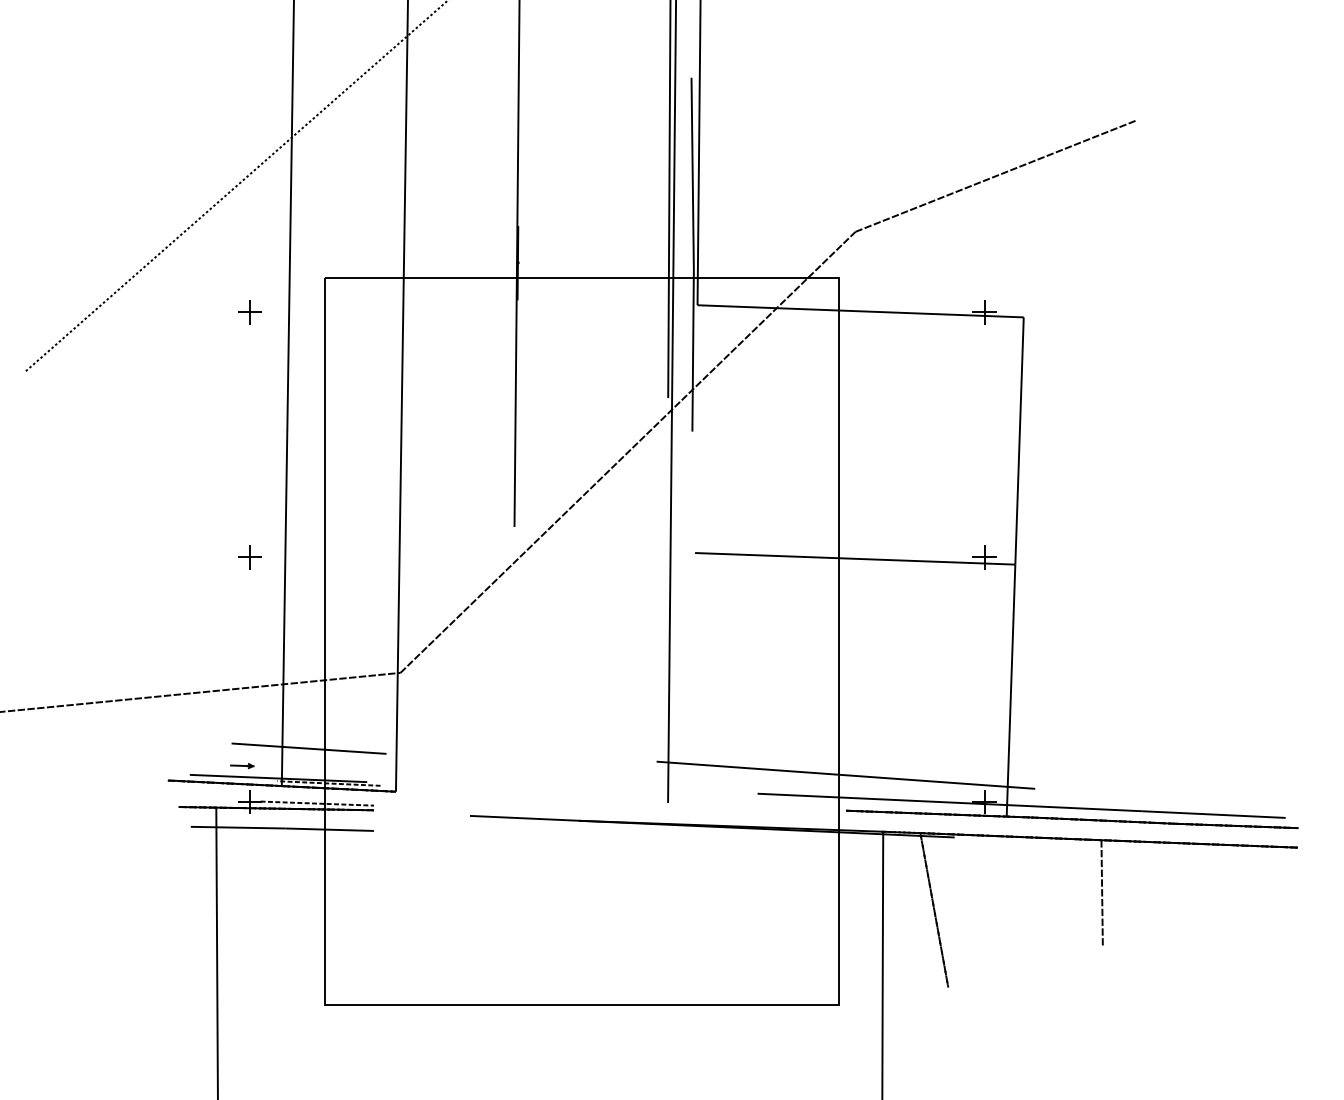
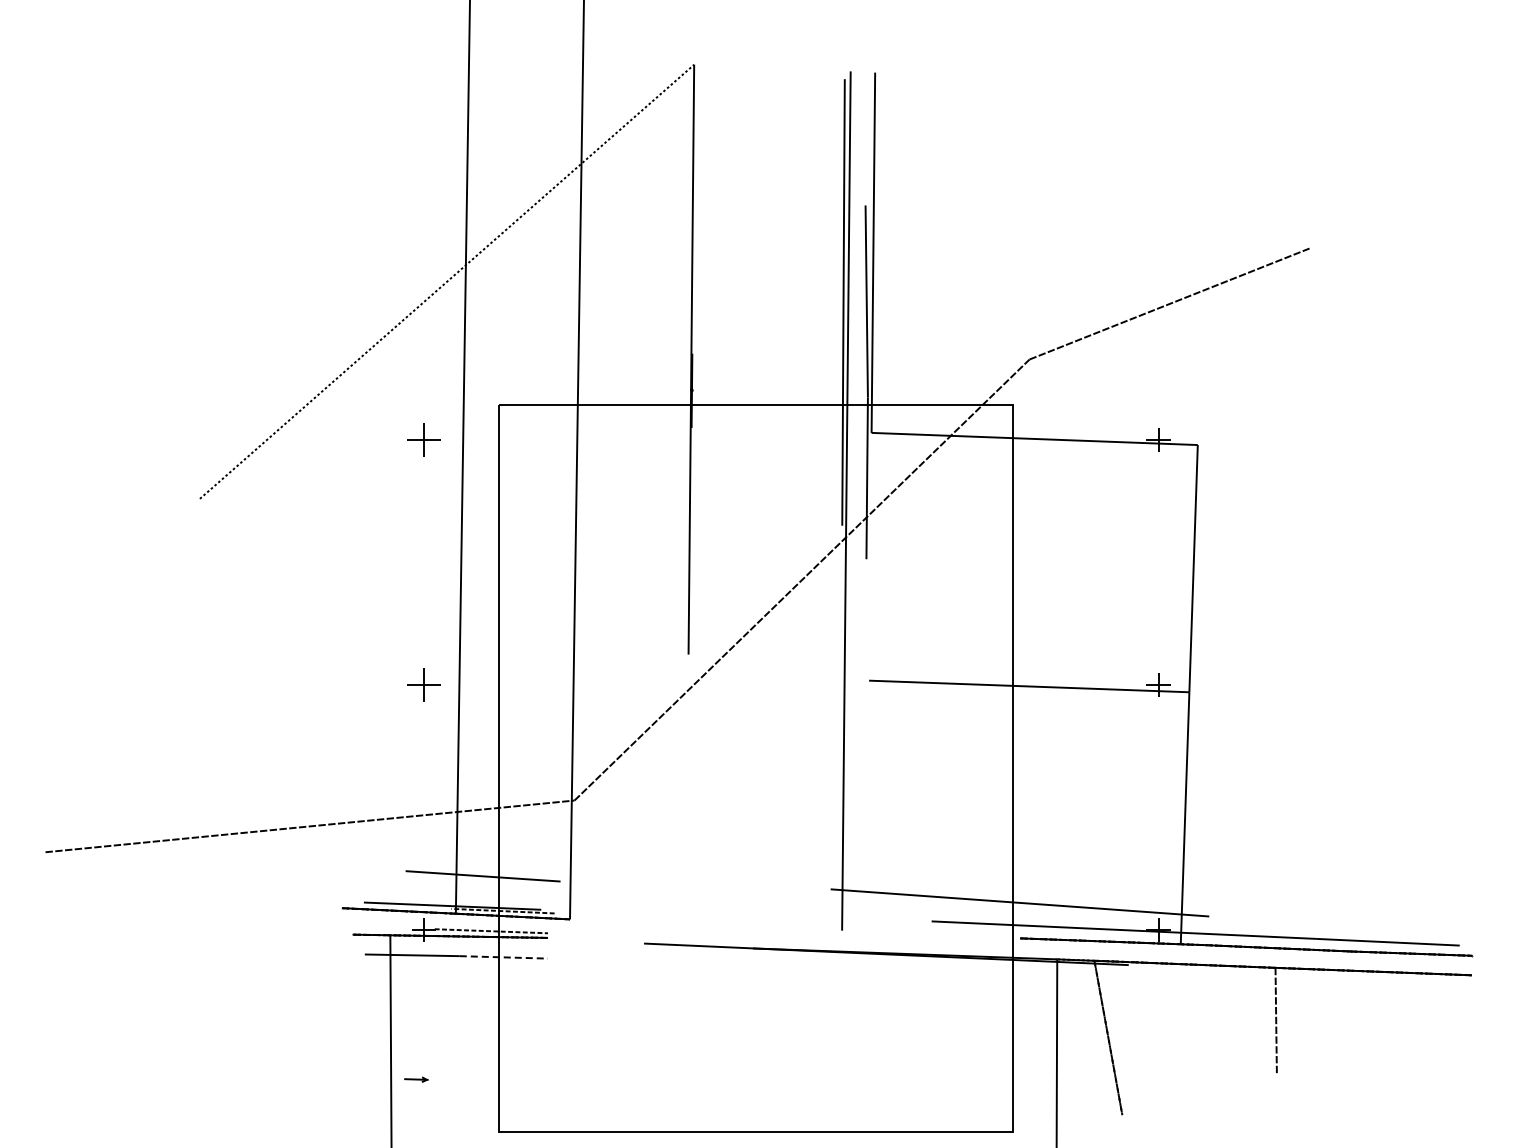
part: (249, 311) -> (423, 439), size x1.4
part: (249, 556) -> (423, 684), size x1.4
part: (242, 765) -> (416, 1079), moved
line: (330, 829) -> (504, 957), solid -> dashed

